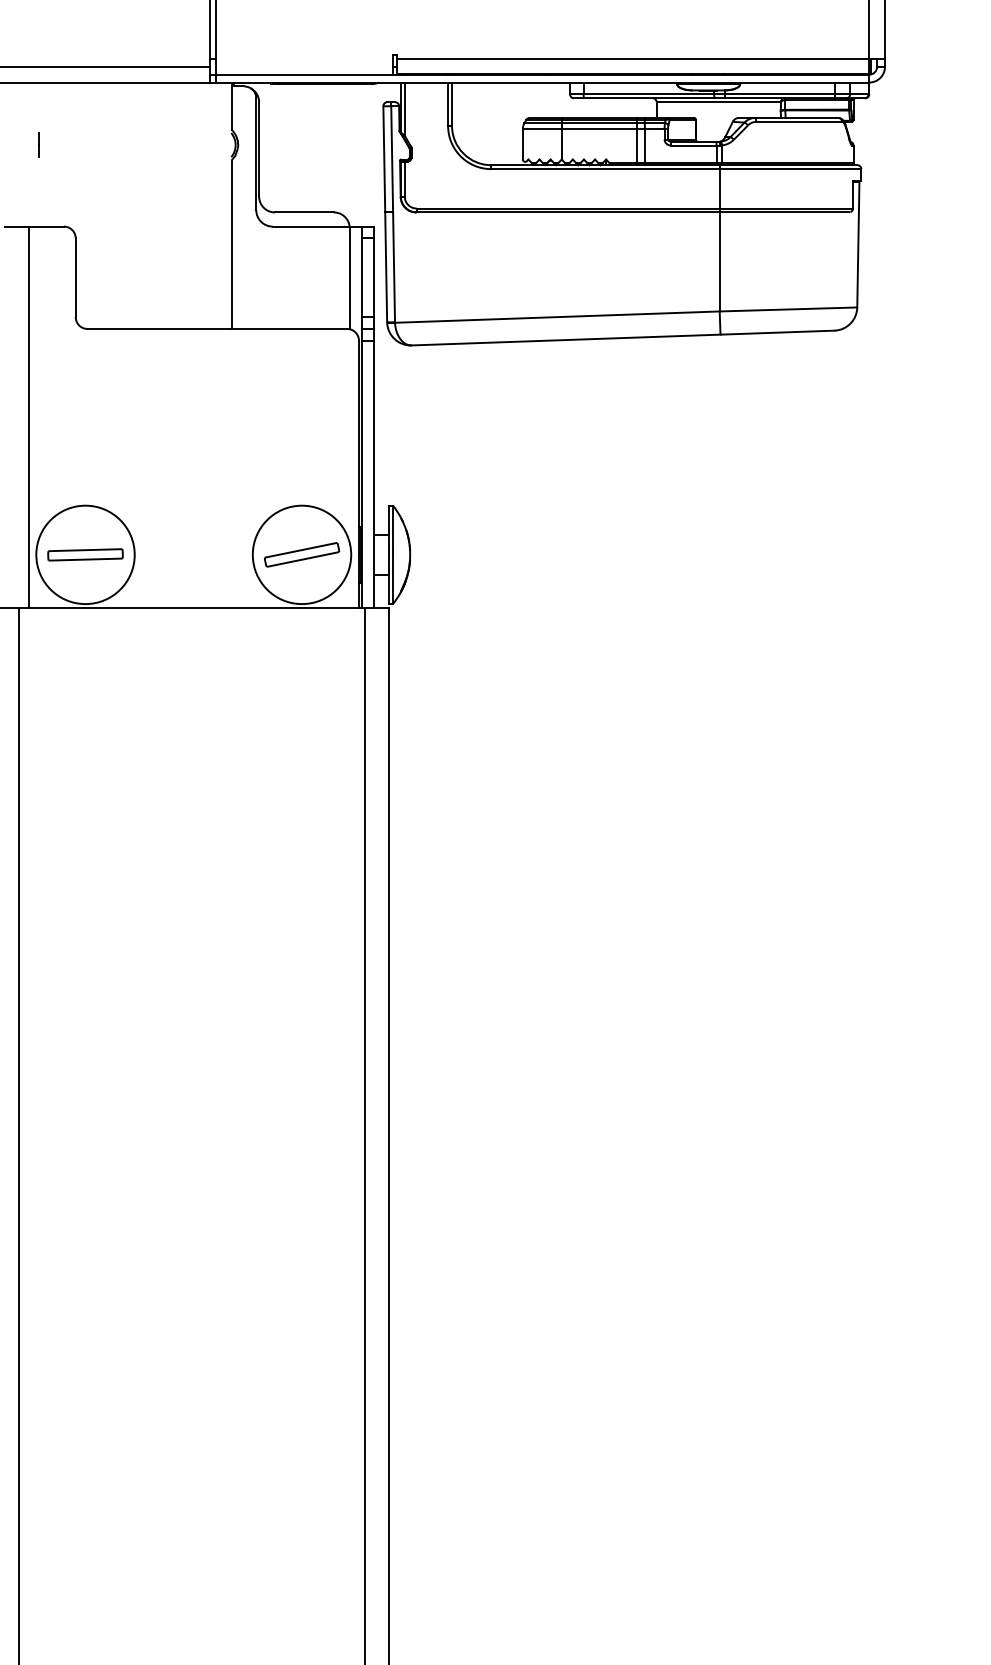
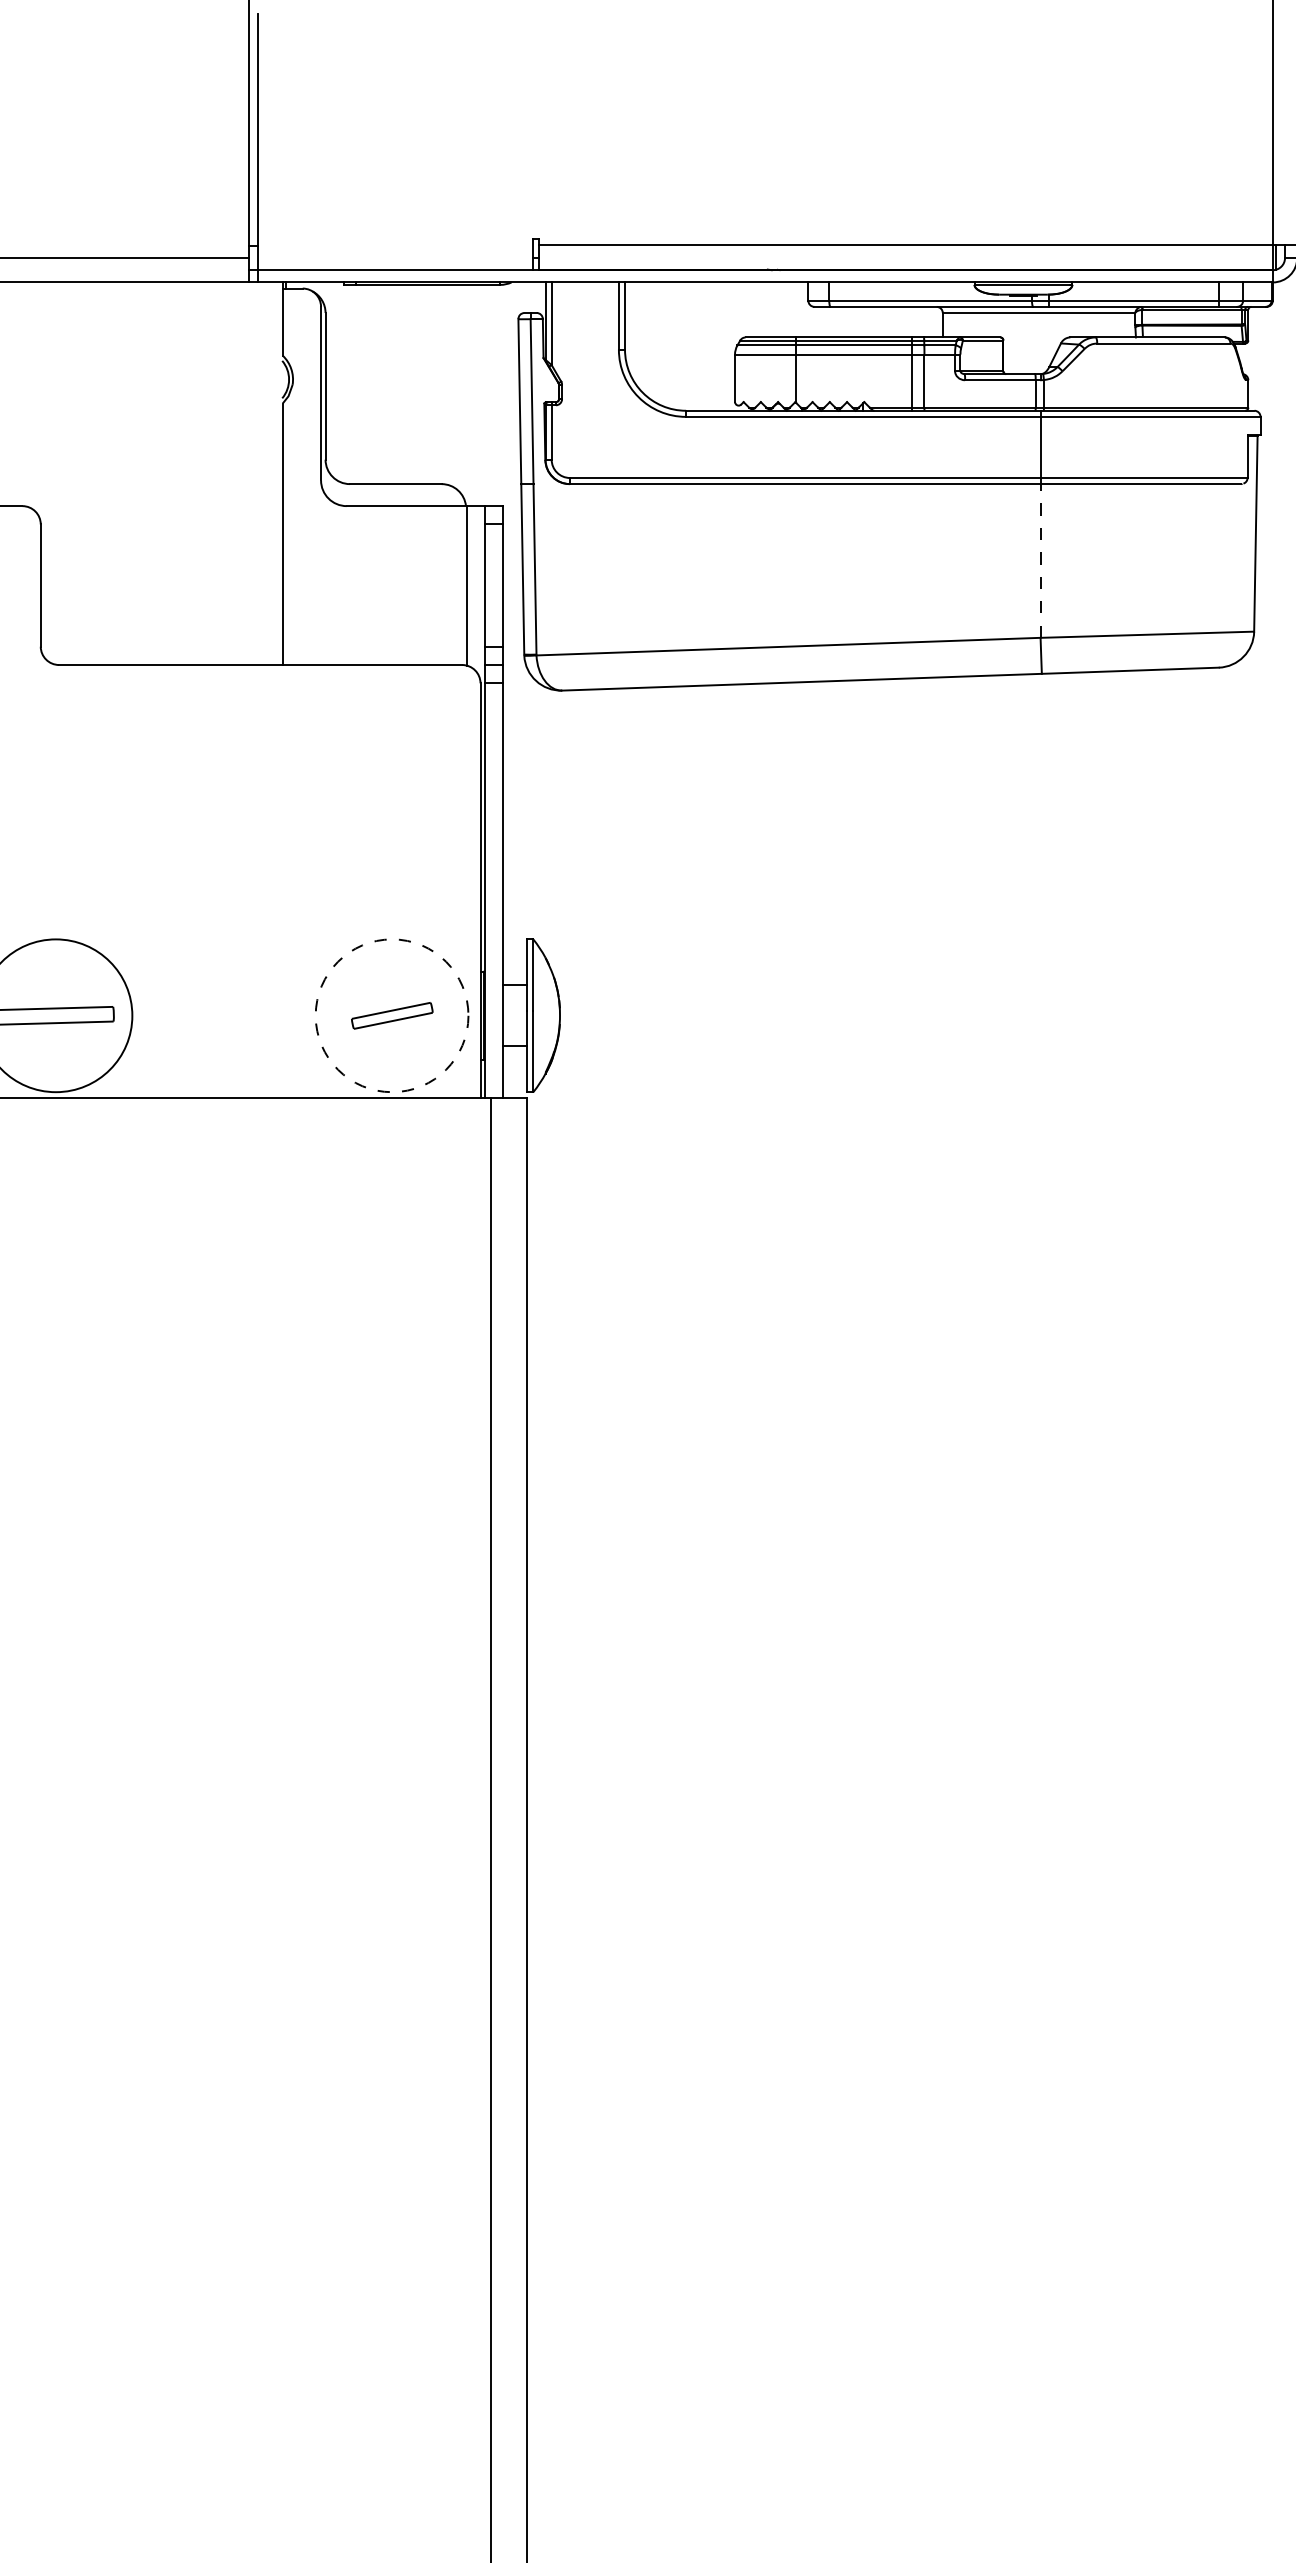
line: (719, 261) -> (1040, 560), solid -> dashed
circle: (301, 554) -> (391, 1015), solid -> dashed
part: (302, 554) -> (392, 1015), size x0.7

